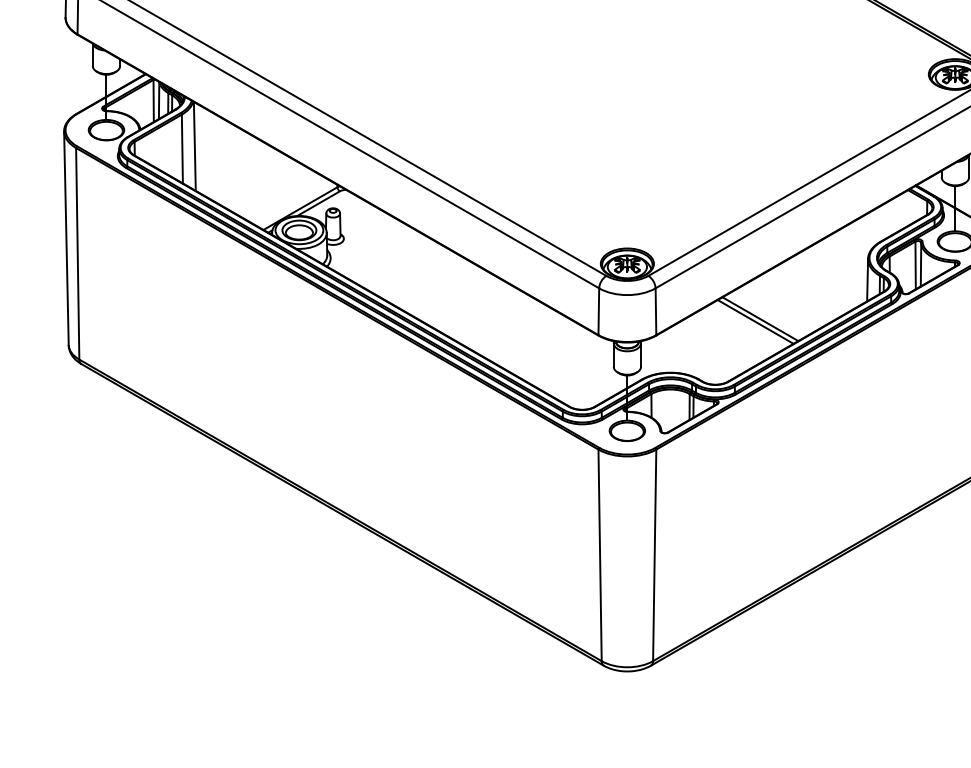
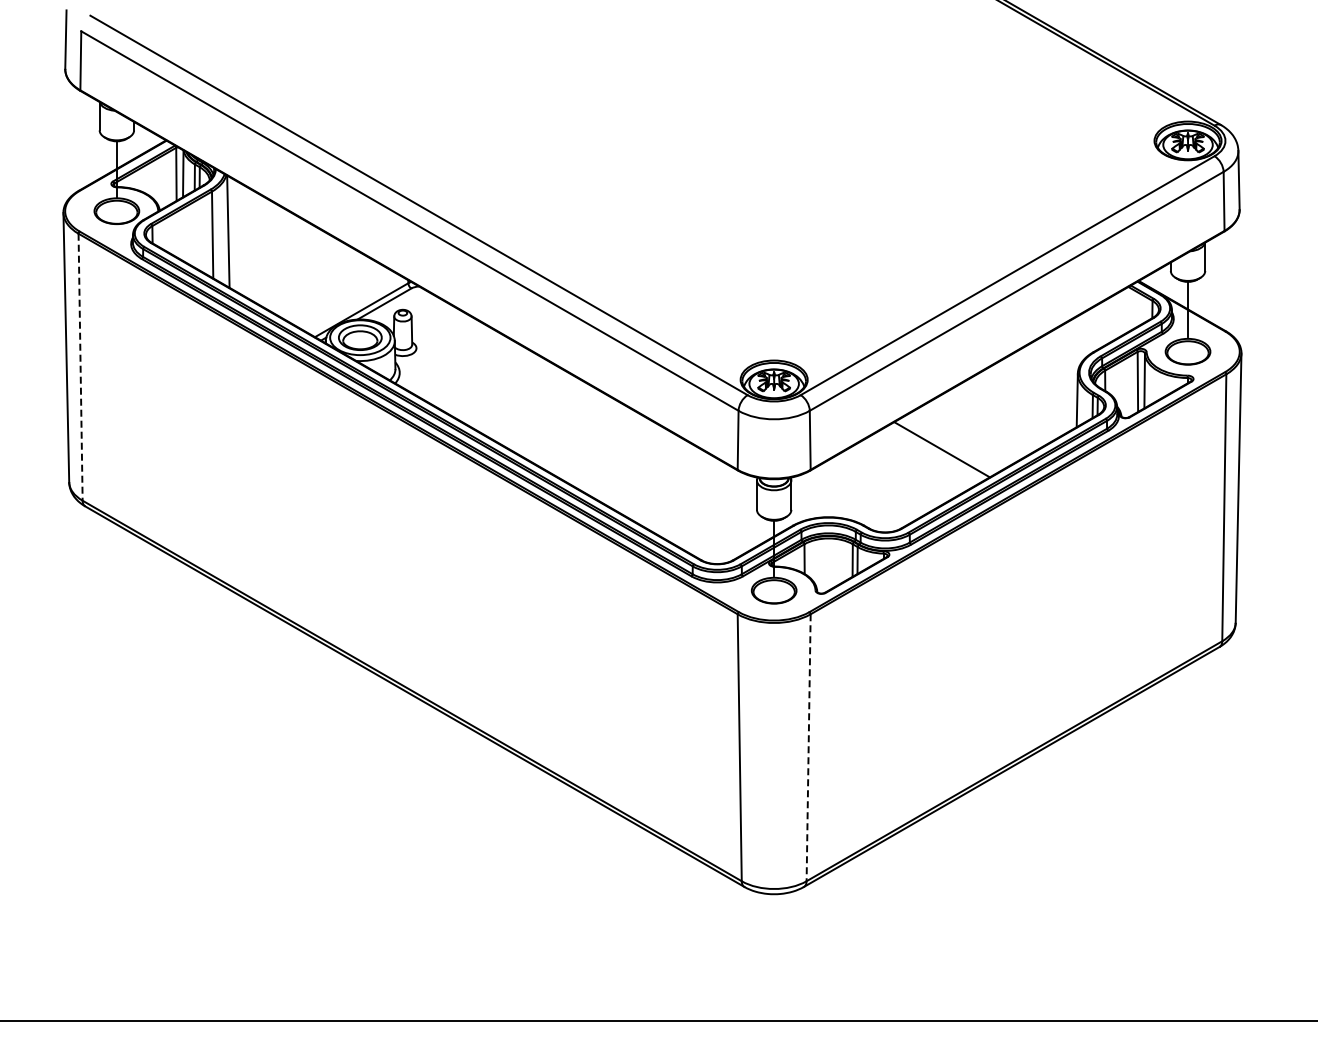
line: (77, 254) -> (80, 367), solid -> dashed
line: (755, 321) -> (935, 452), removed
line: (654, 555) -> (808, 748), solid -> dashed

